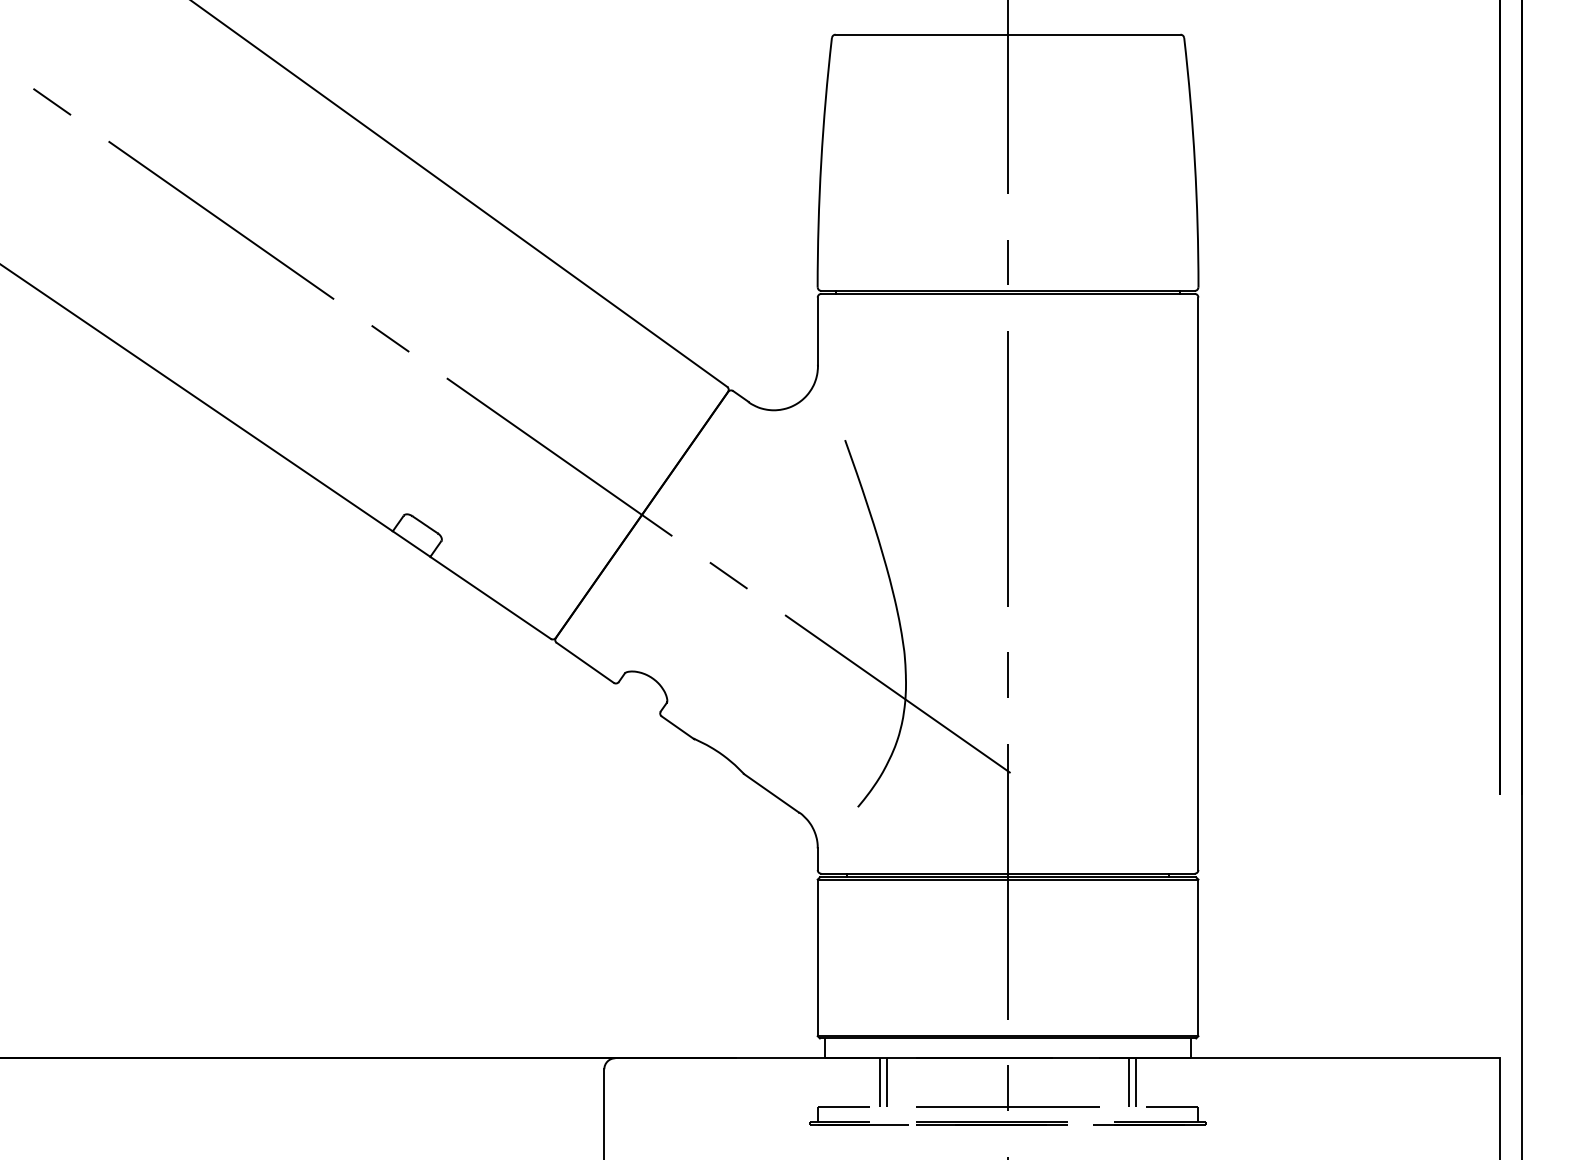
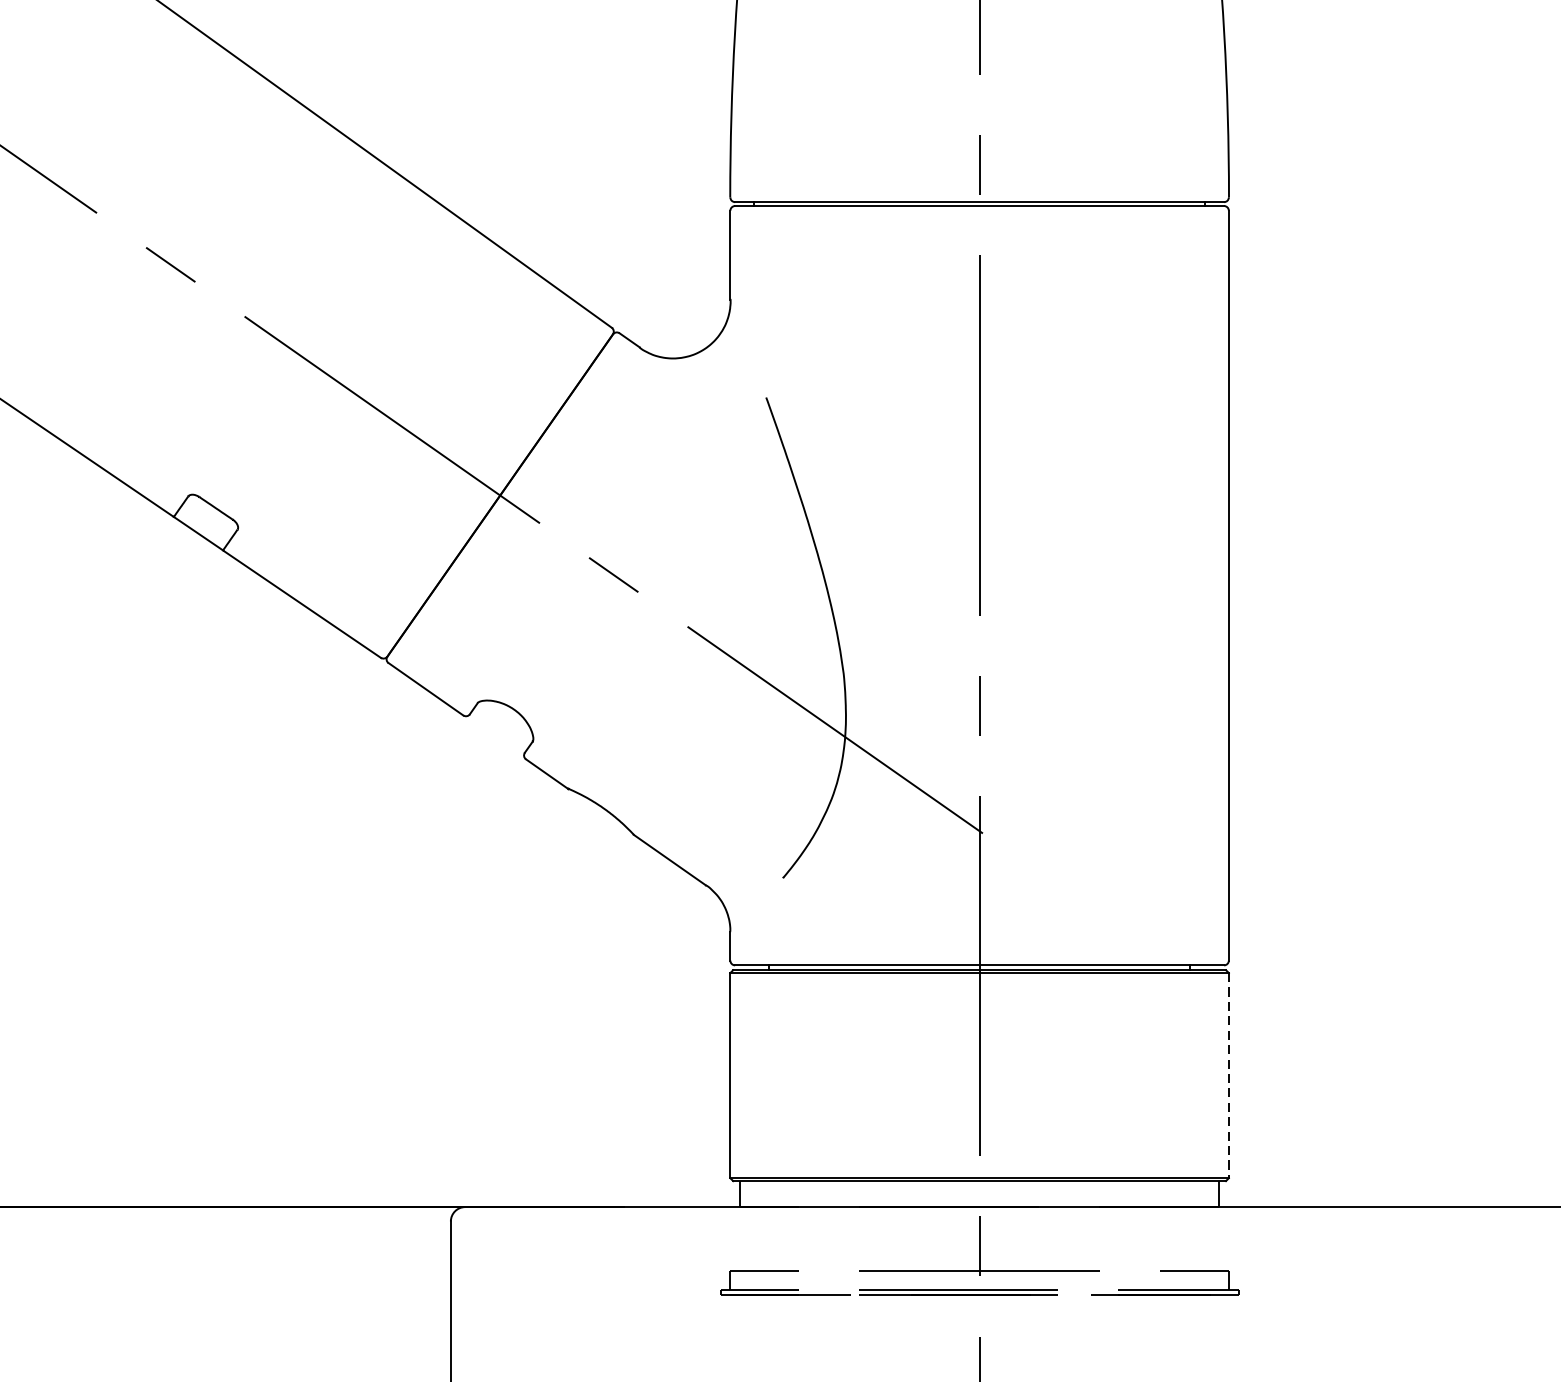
line: (1198, 958) -> (1228, 1076), solid -> dashed
line: (879, 1082) -> (811, 1238), removed
line: (887, 1082) -> (821, 1238), removed
line: (1128, 1082) -> (1137, 1238), removed
line: (1136, 1082) -> (1147, 1238), removed

